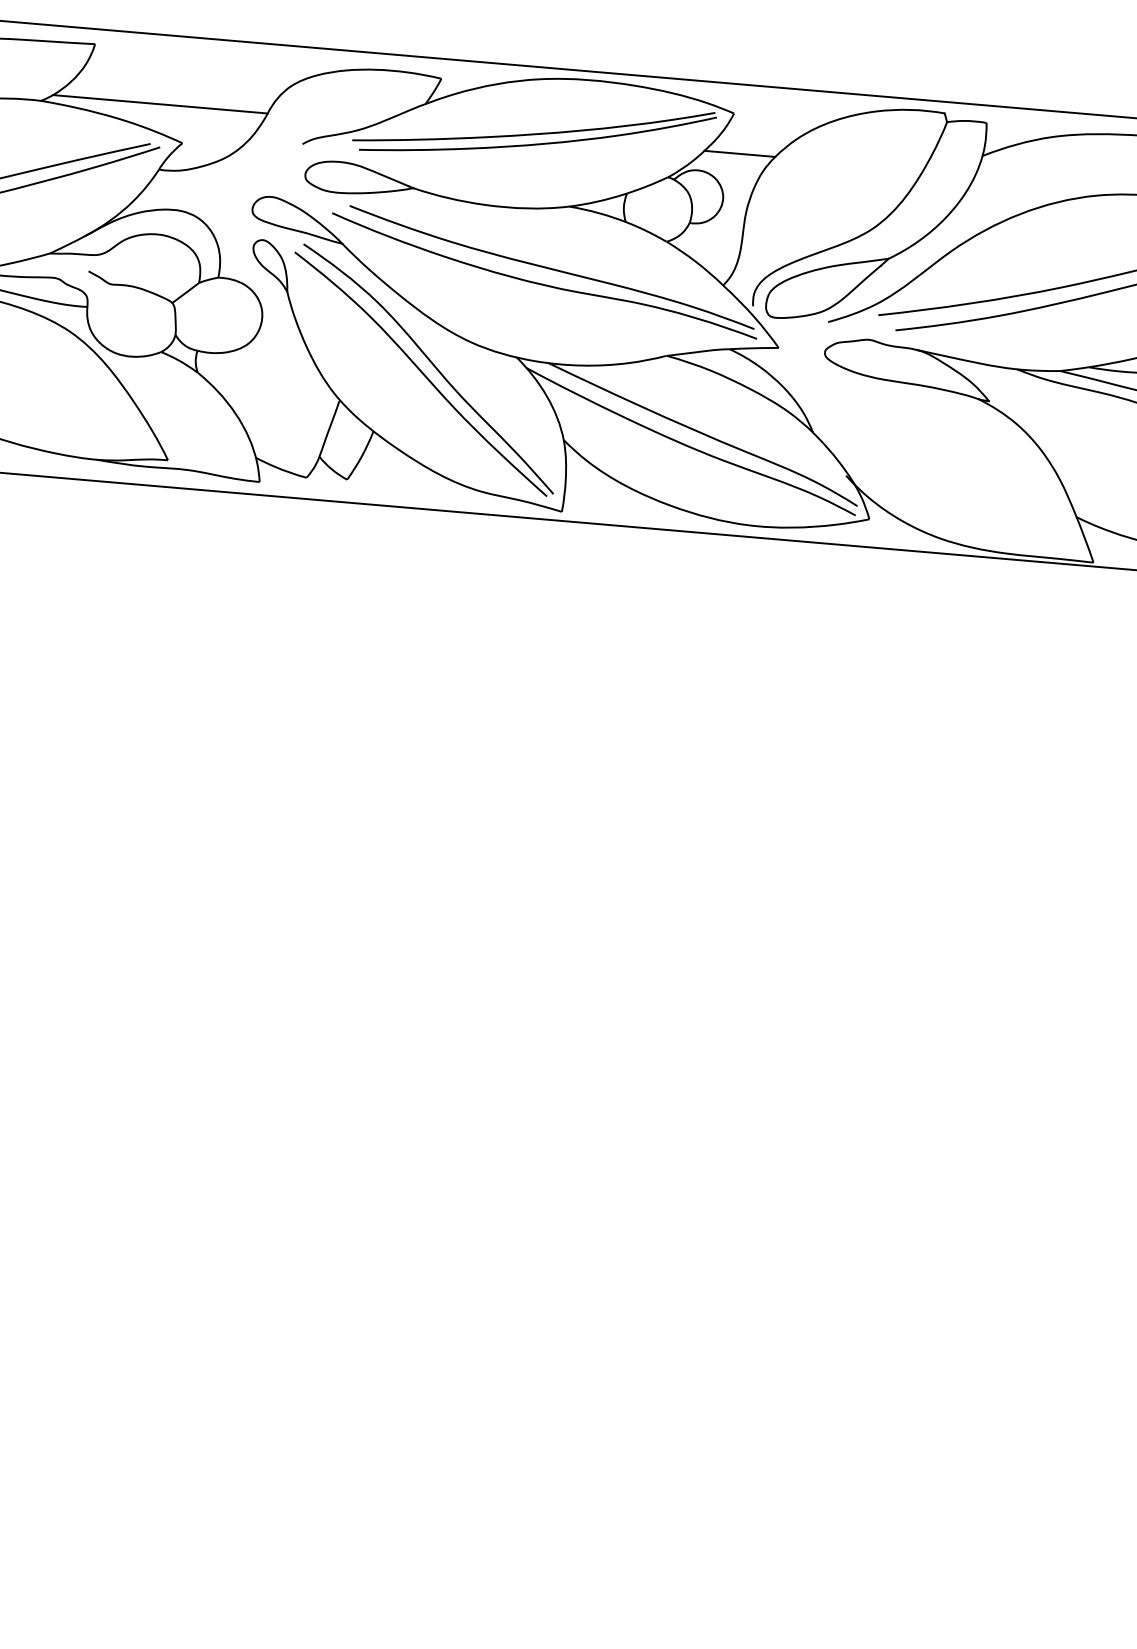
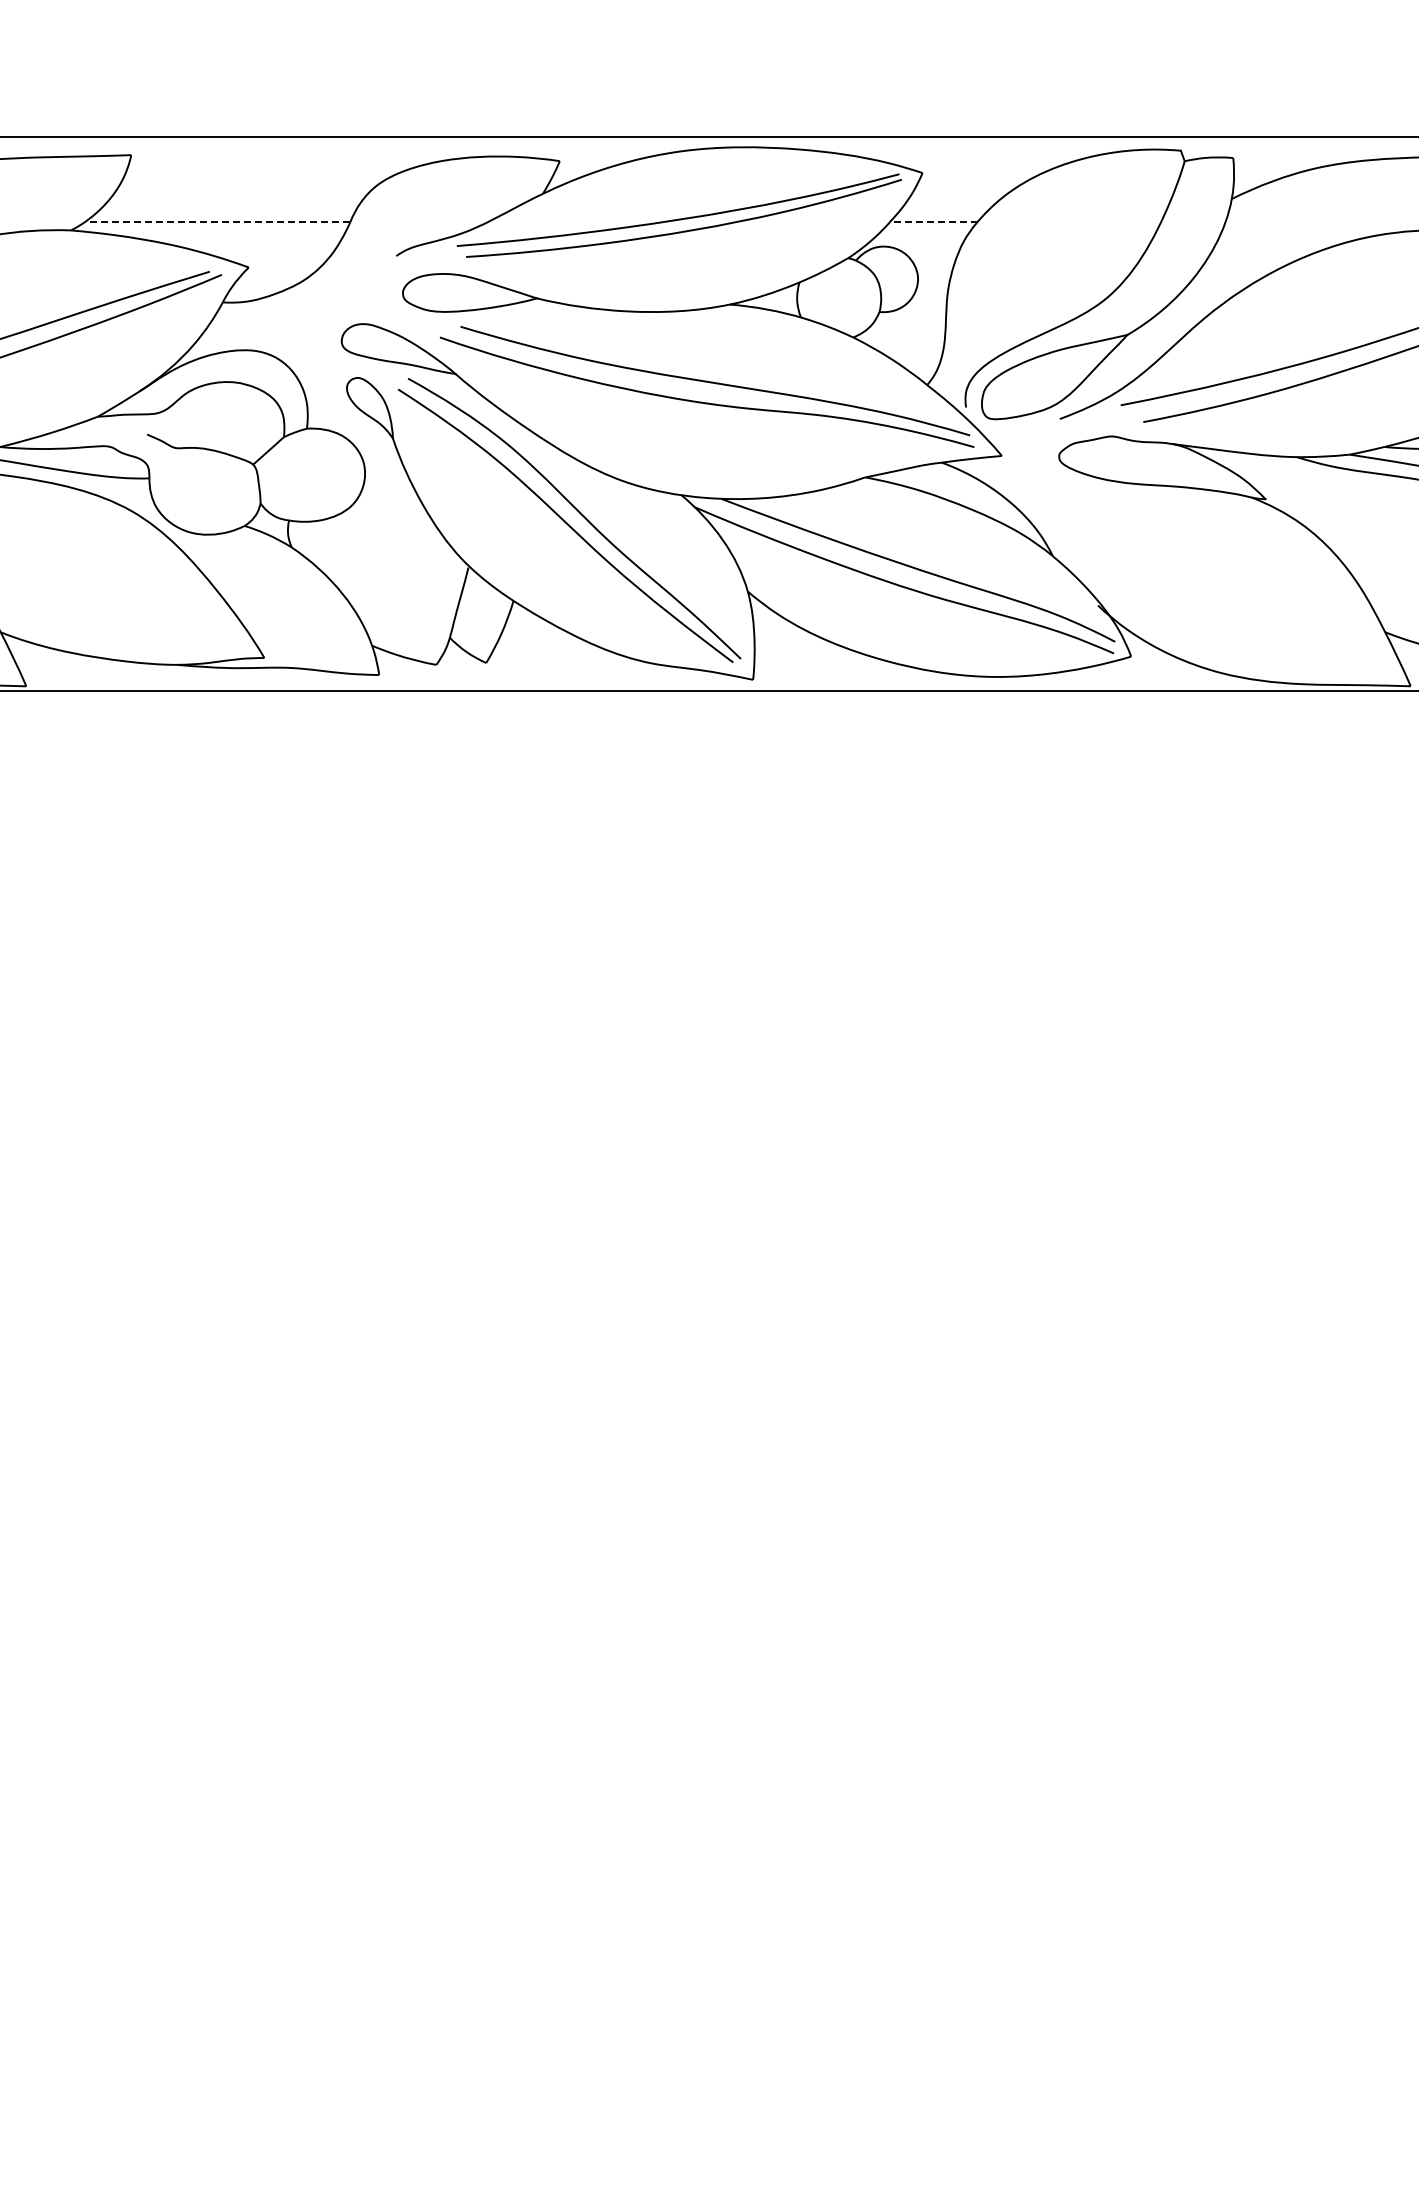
line: (160, 104) -> (217, 222), solid -> dashed
line: (739, 153) -> (933, 221), solid -> dashed

